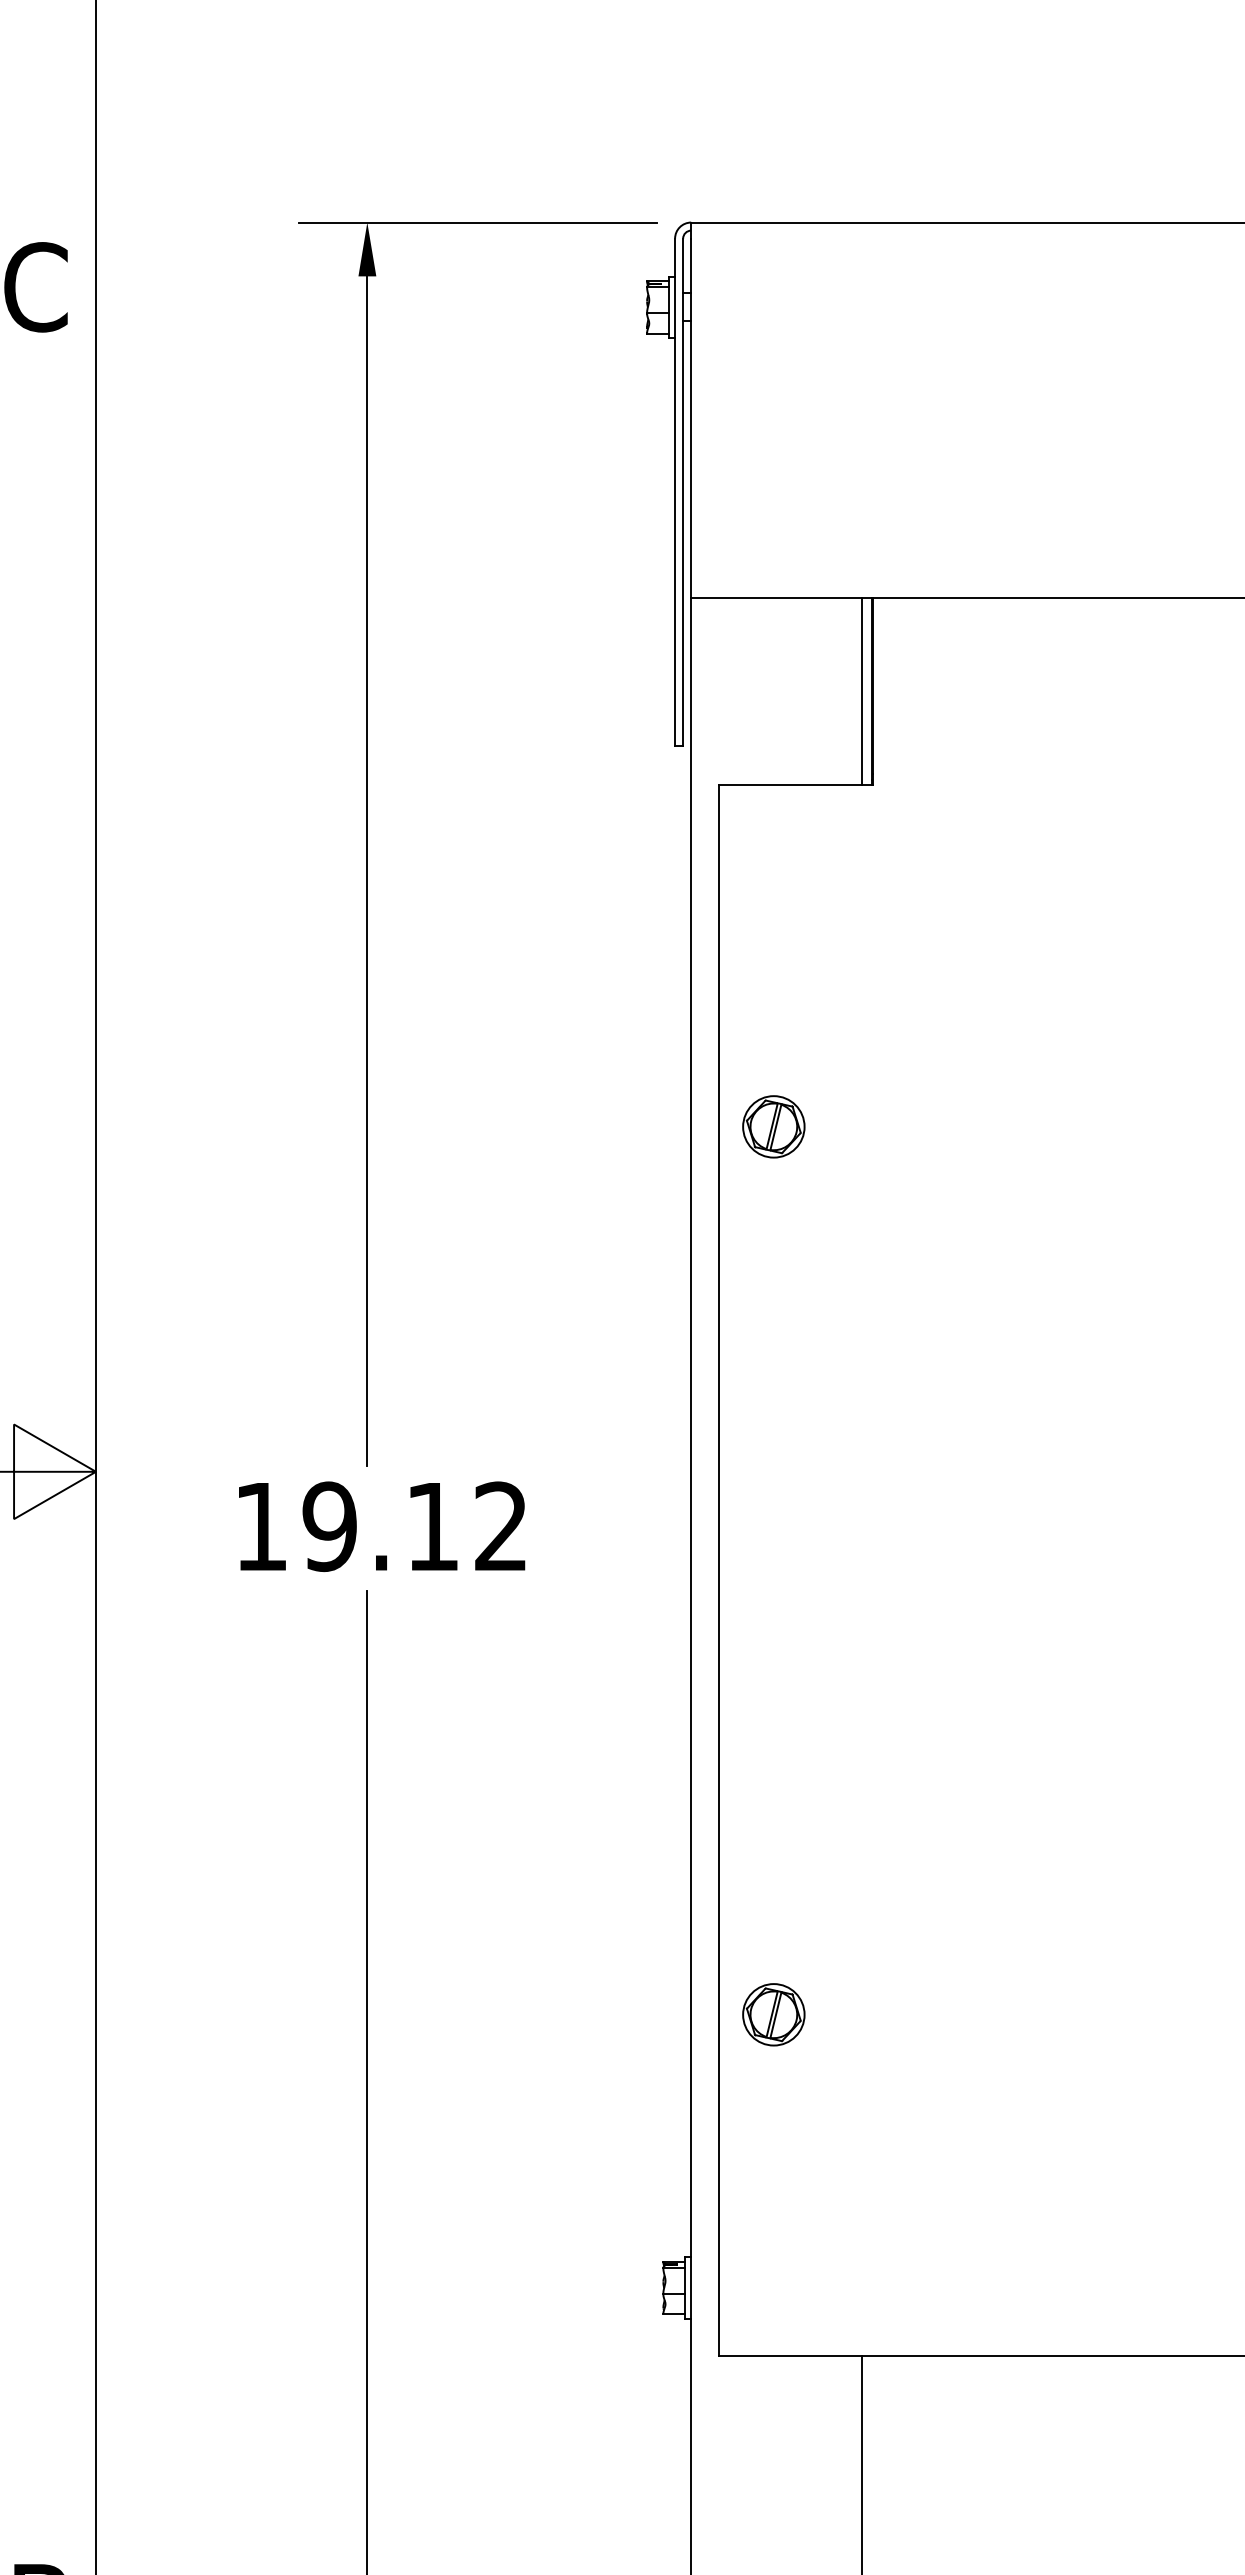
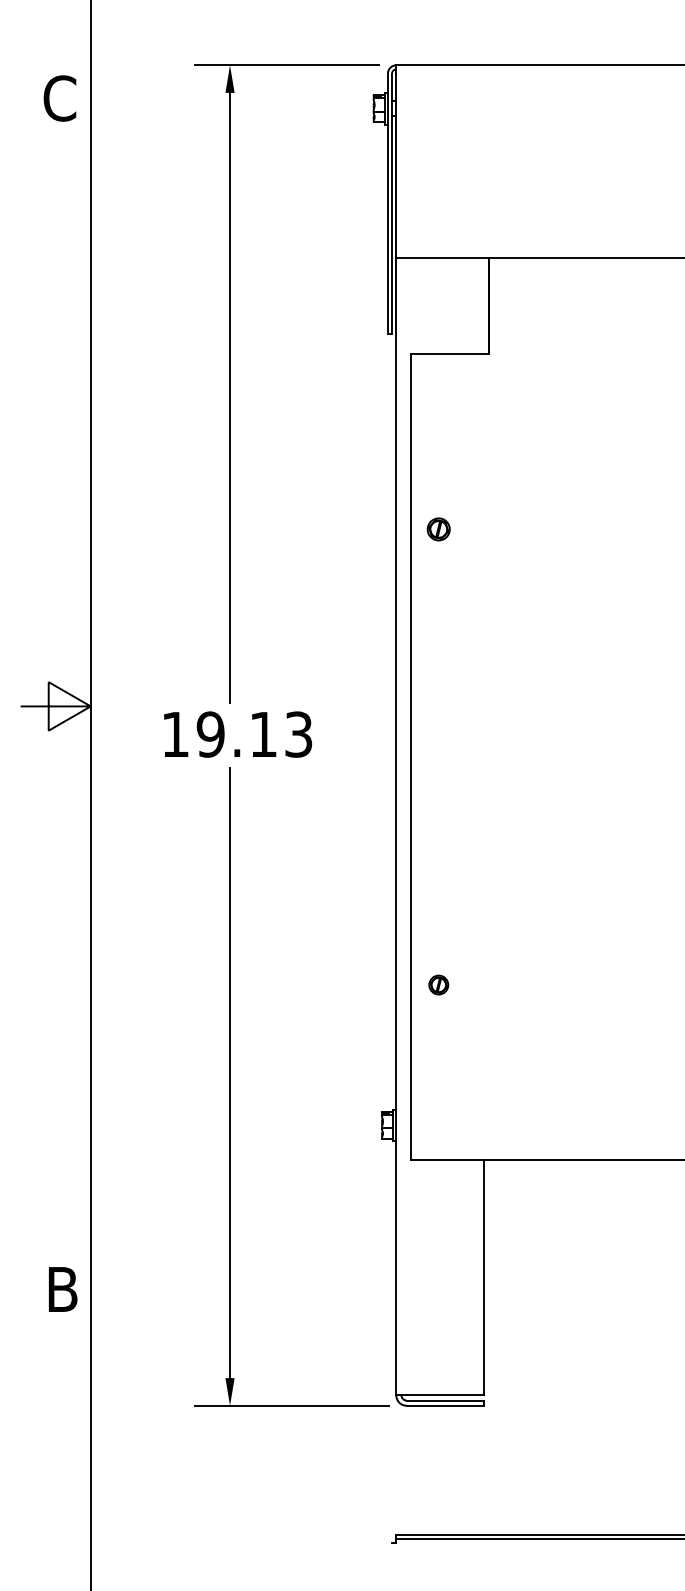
line: (861, 692) -> (483, 306), removed
part: (773, 1127) -> (438, 529), size x0.7
text: (500, 1526) -> (298, 734), 19.12 -> 19.13
part: (773, 2013) -> (438, 984), size x0.6

